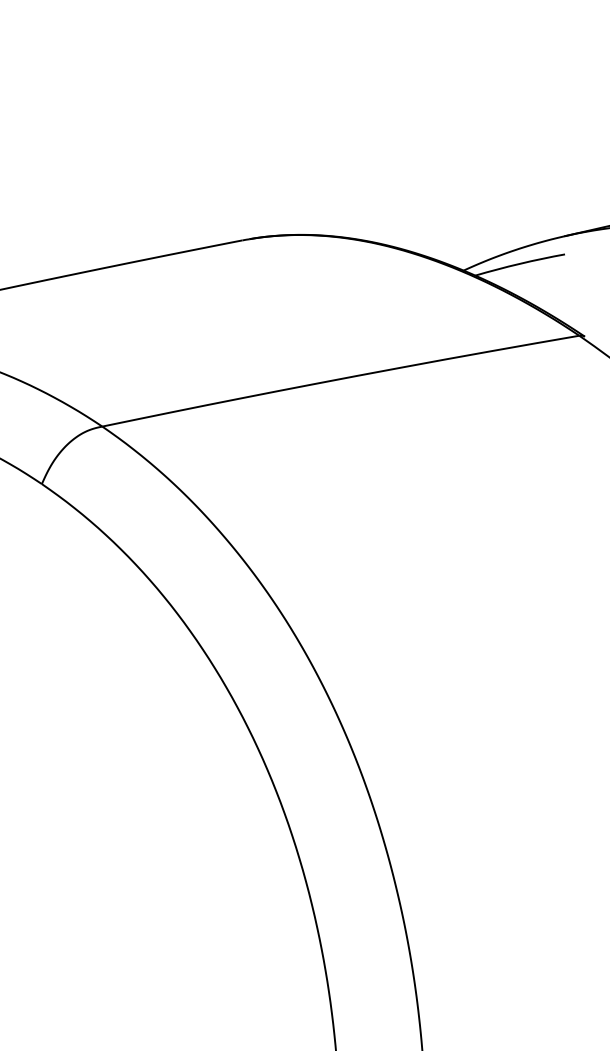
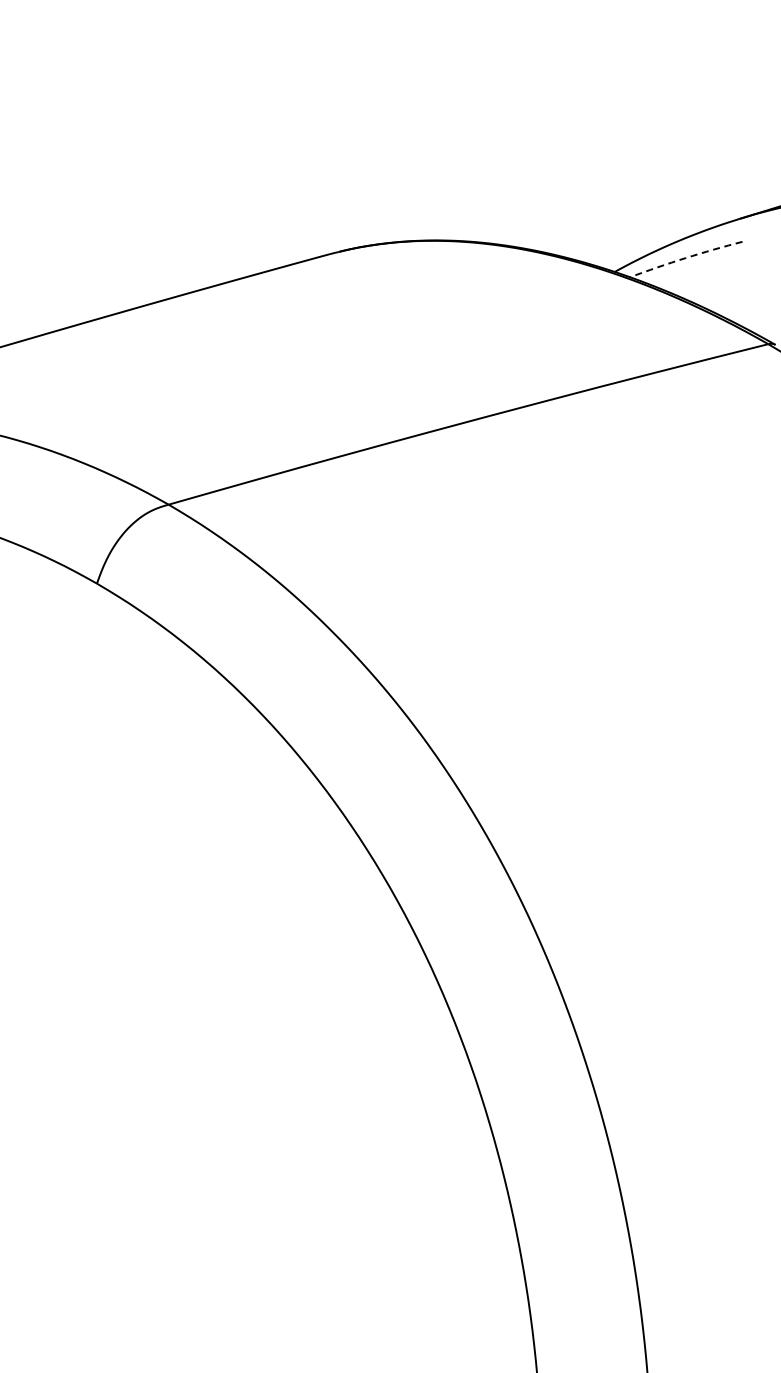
arc: (519, 264) -> (685, 258), solid -> dashed

